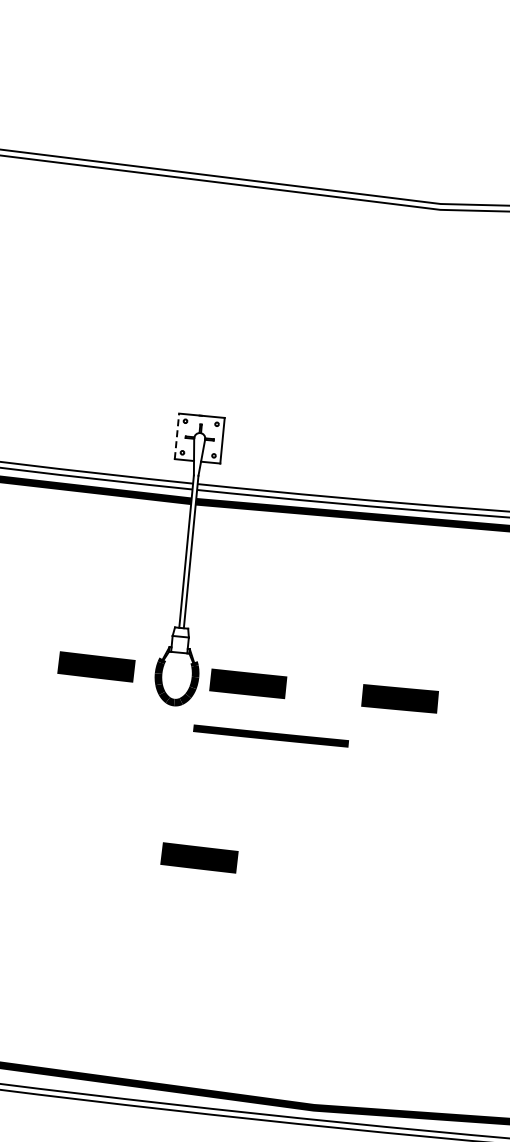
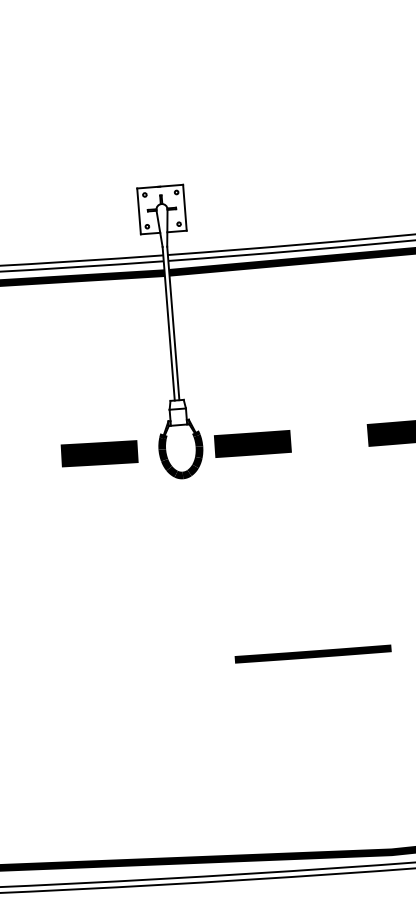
line: (176, 436) -> (138, 211), dashed -> solid
curve: (270, 735) -> (312, 653), moved
curve: (199, 857) -> (234, 624), removed

